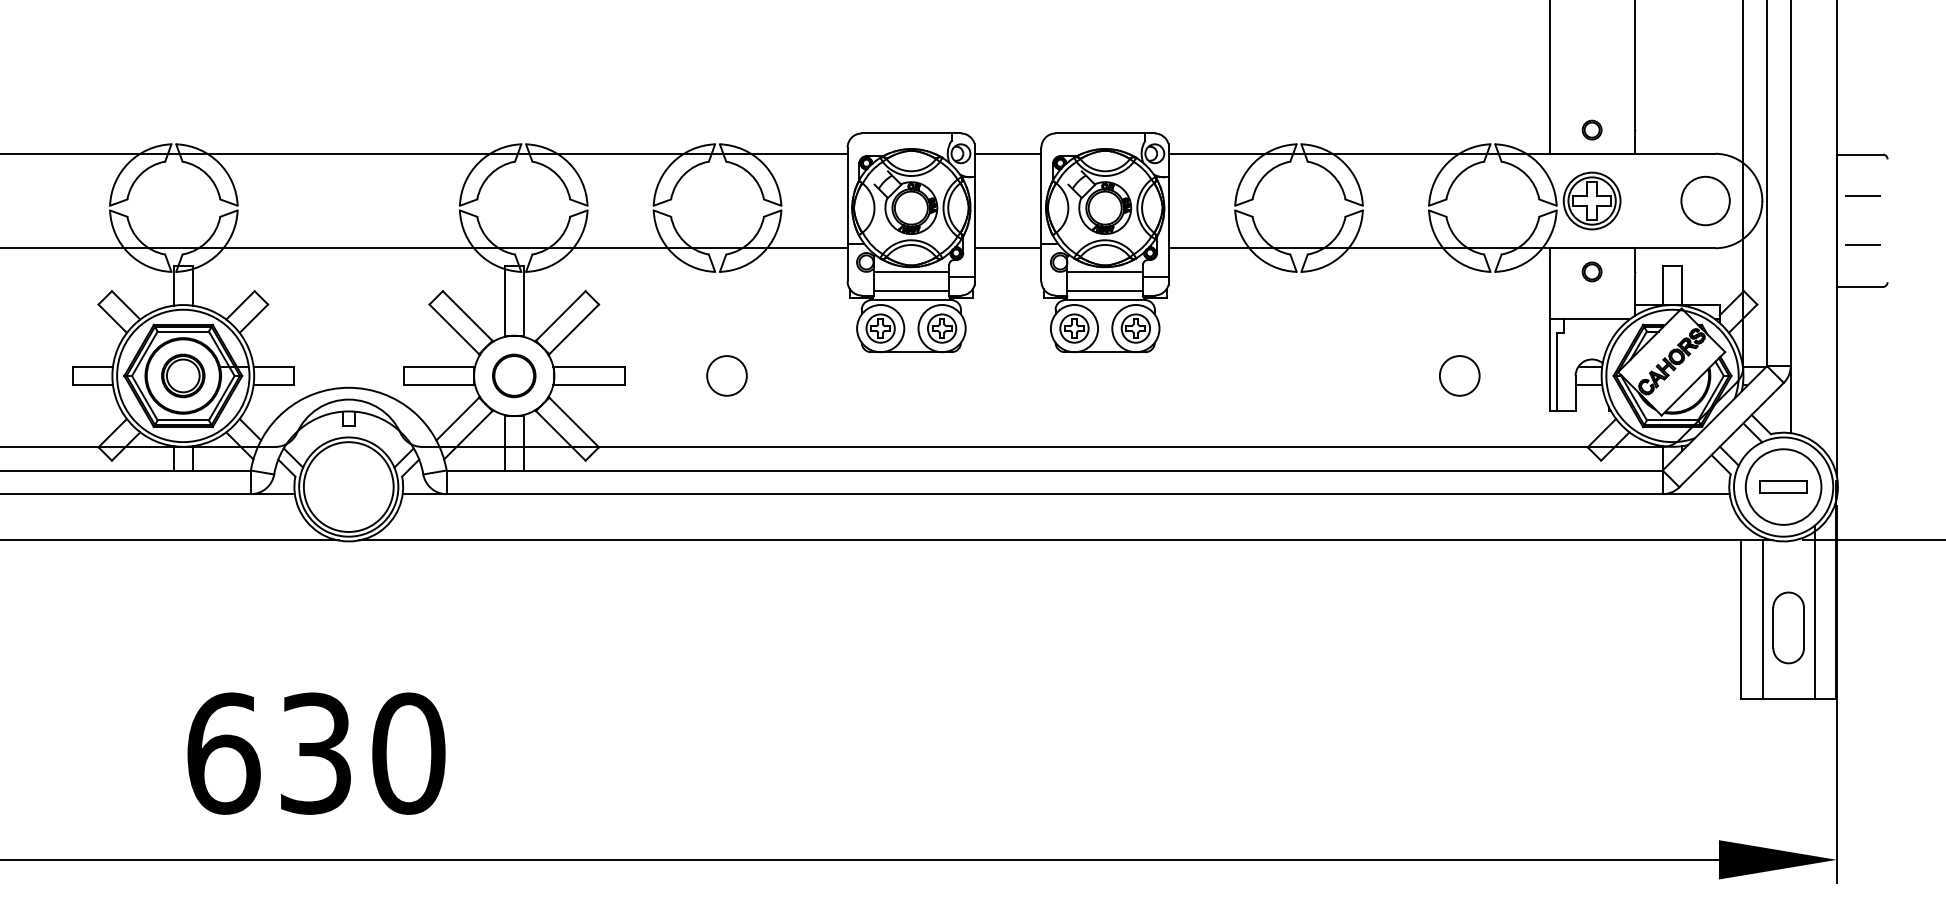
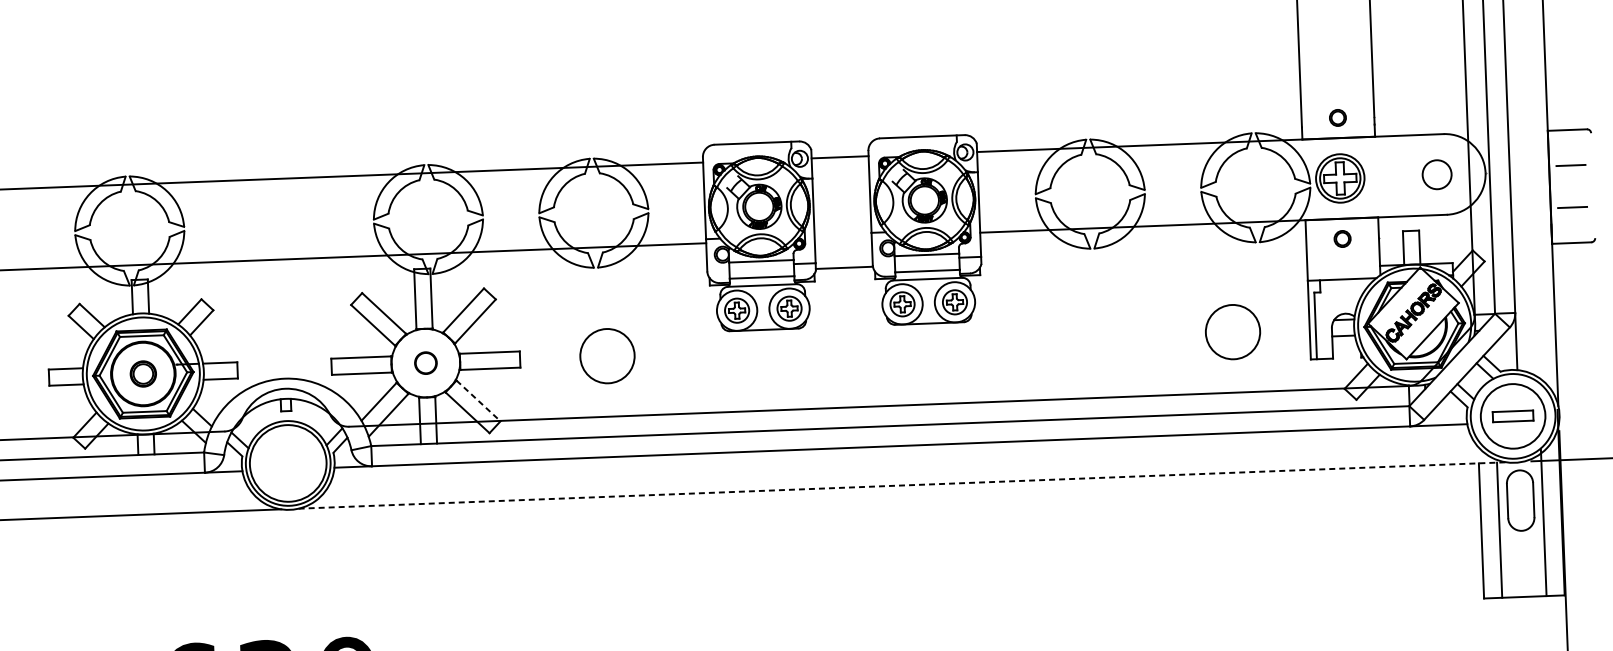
circle: (1705, 200) -> (1437, 174), size x0.7
line: (1007, 248) -> (843, 268), moved
part: (183, 375) -> (143, 373), size x0.7
part: (514, 375) -> (426, 362), size x0.6
circle: (726, 375) -> (607, 355), size x1.6
circle: (1459, 375) -> (1232, 331), size x1.6
line: (574, 422) -> (478, 400), solid -> dashed
line: (1066, 540) -> (902, 485), solid -> dashed
part: (1788, 627) -> (1520, 500), moved

